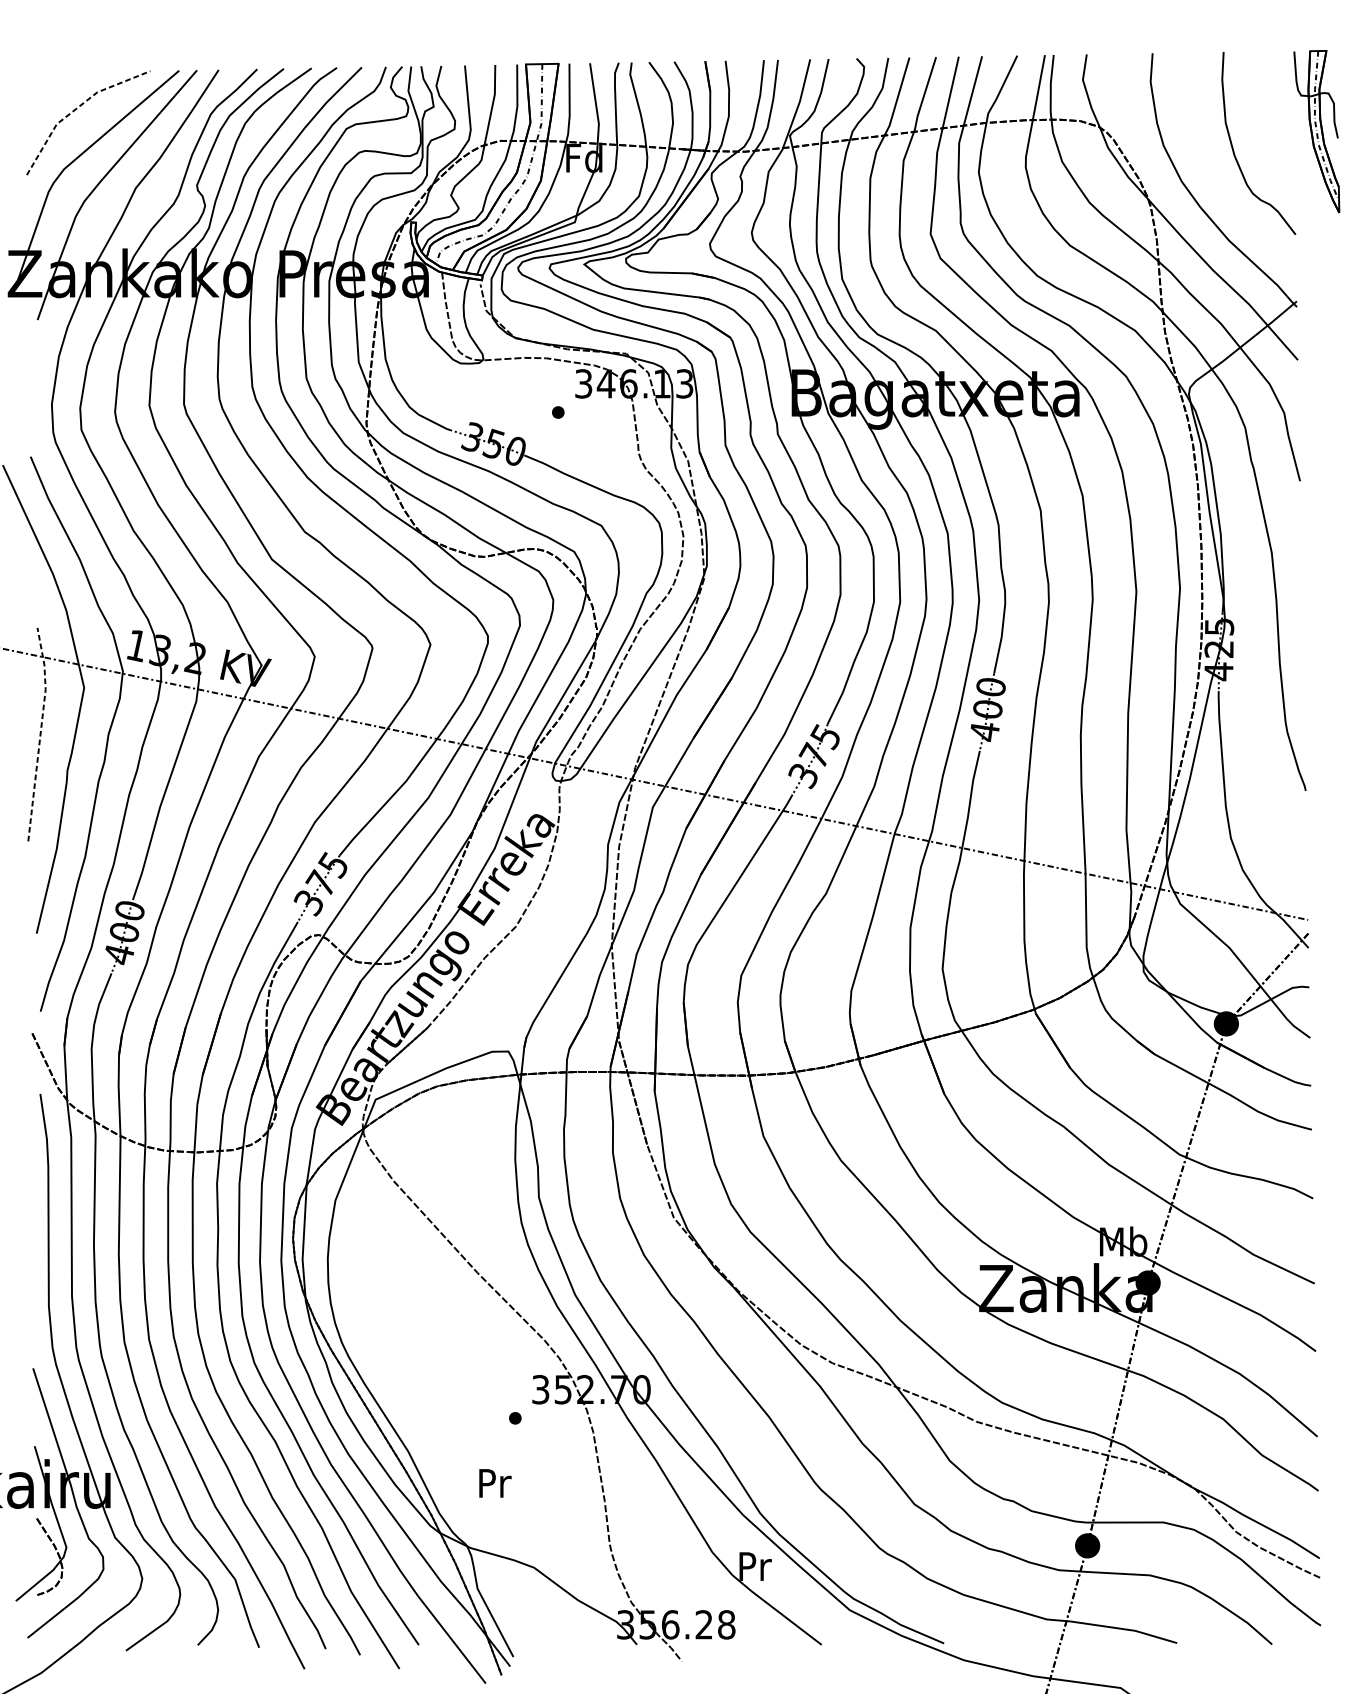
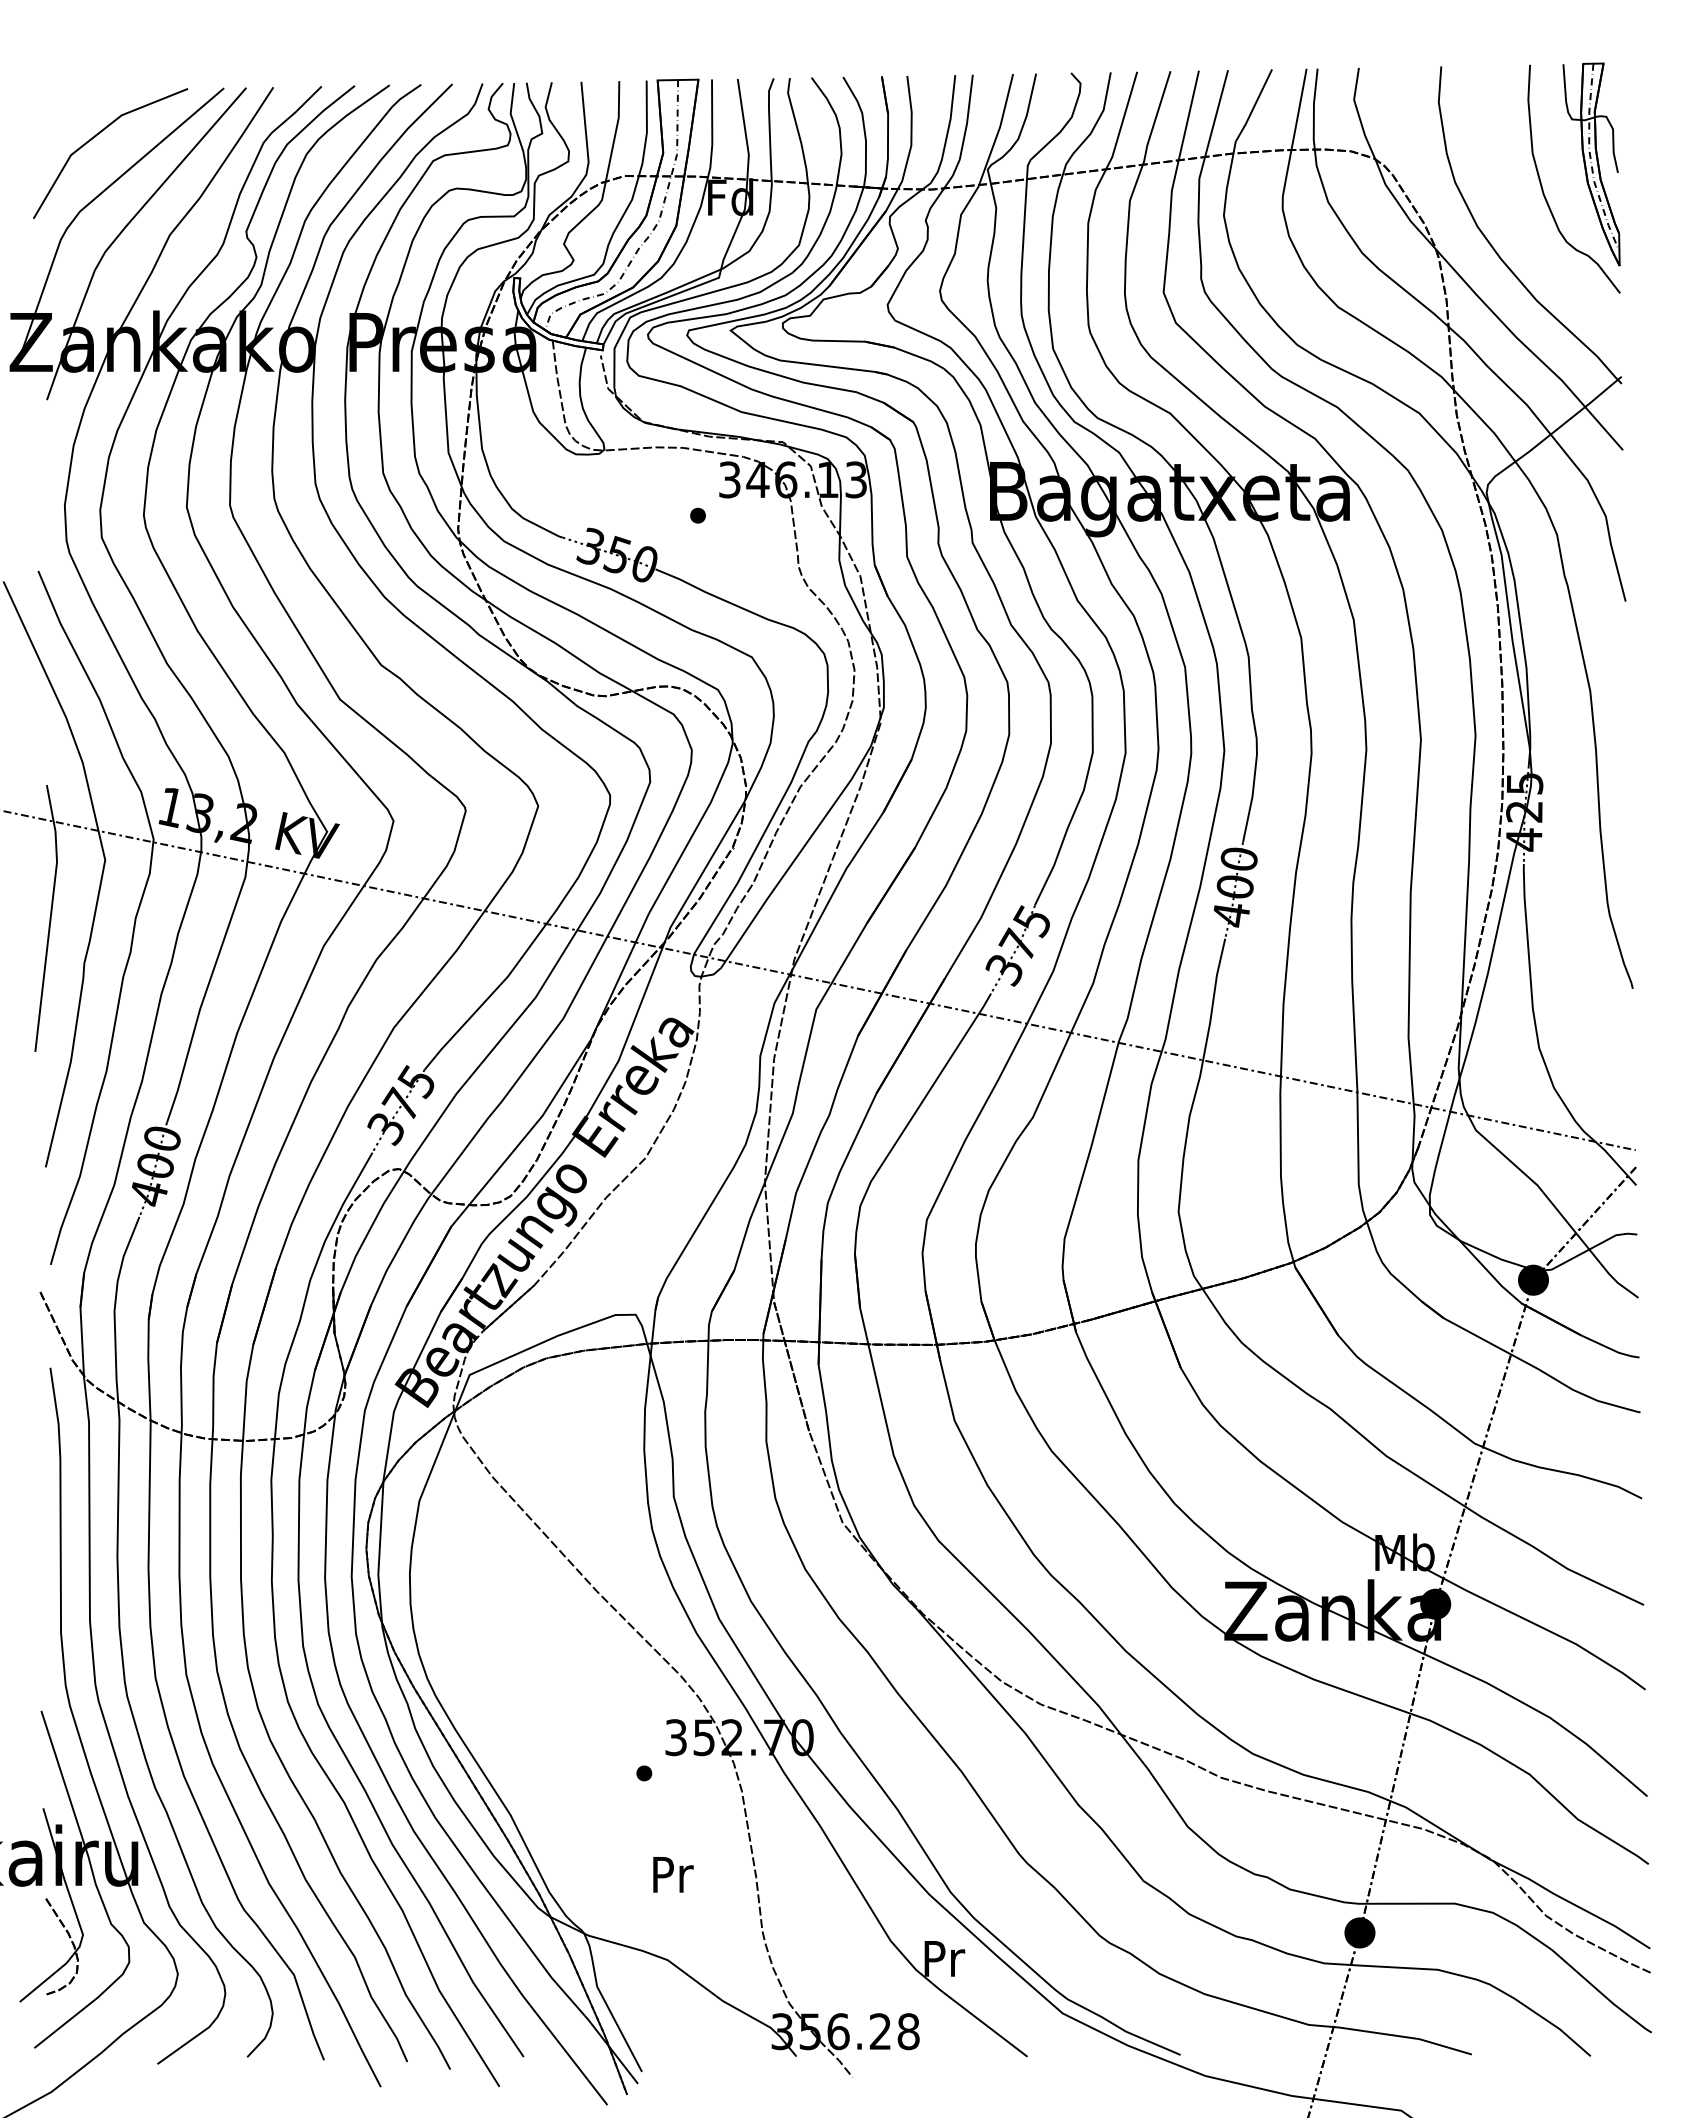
line: (77, 108) -> (96, 135), dashed -> solid
part: (1316, 131) -> (1591, 164), moved
line: (40, 733) -> (50, 916), dashed -> solid
text: (495, 1483) -> (673, 1874), moved

